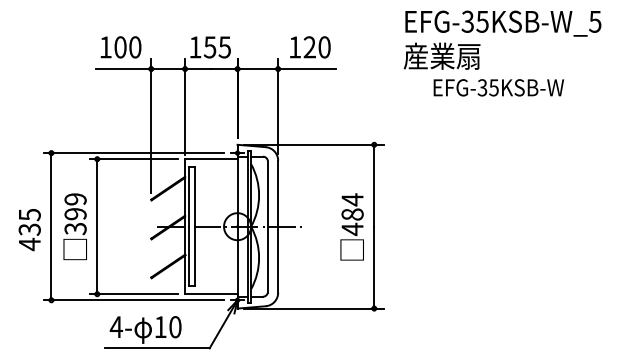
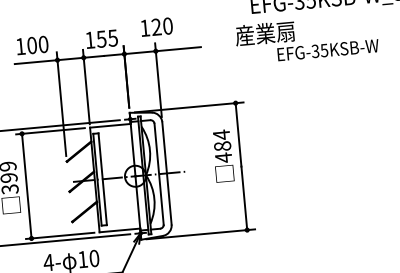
text: (310, 47) -> (157, 27), moved
text: (441, 55) -> (264, 33), moved
text: (351, 226) -> (222, 155), moved

